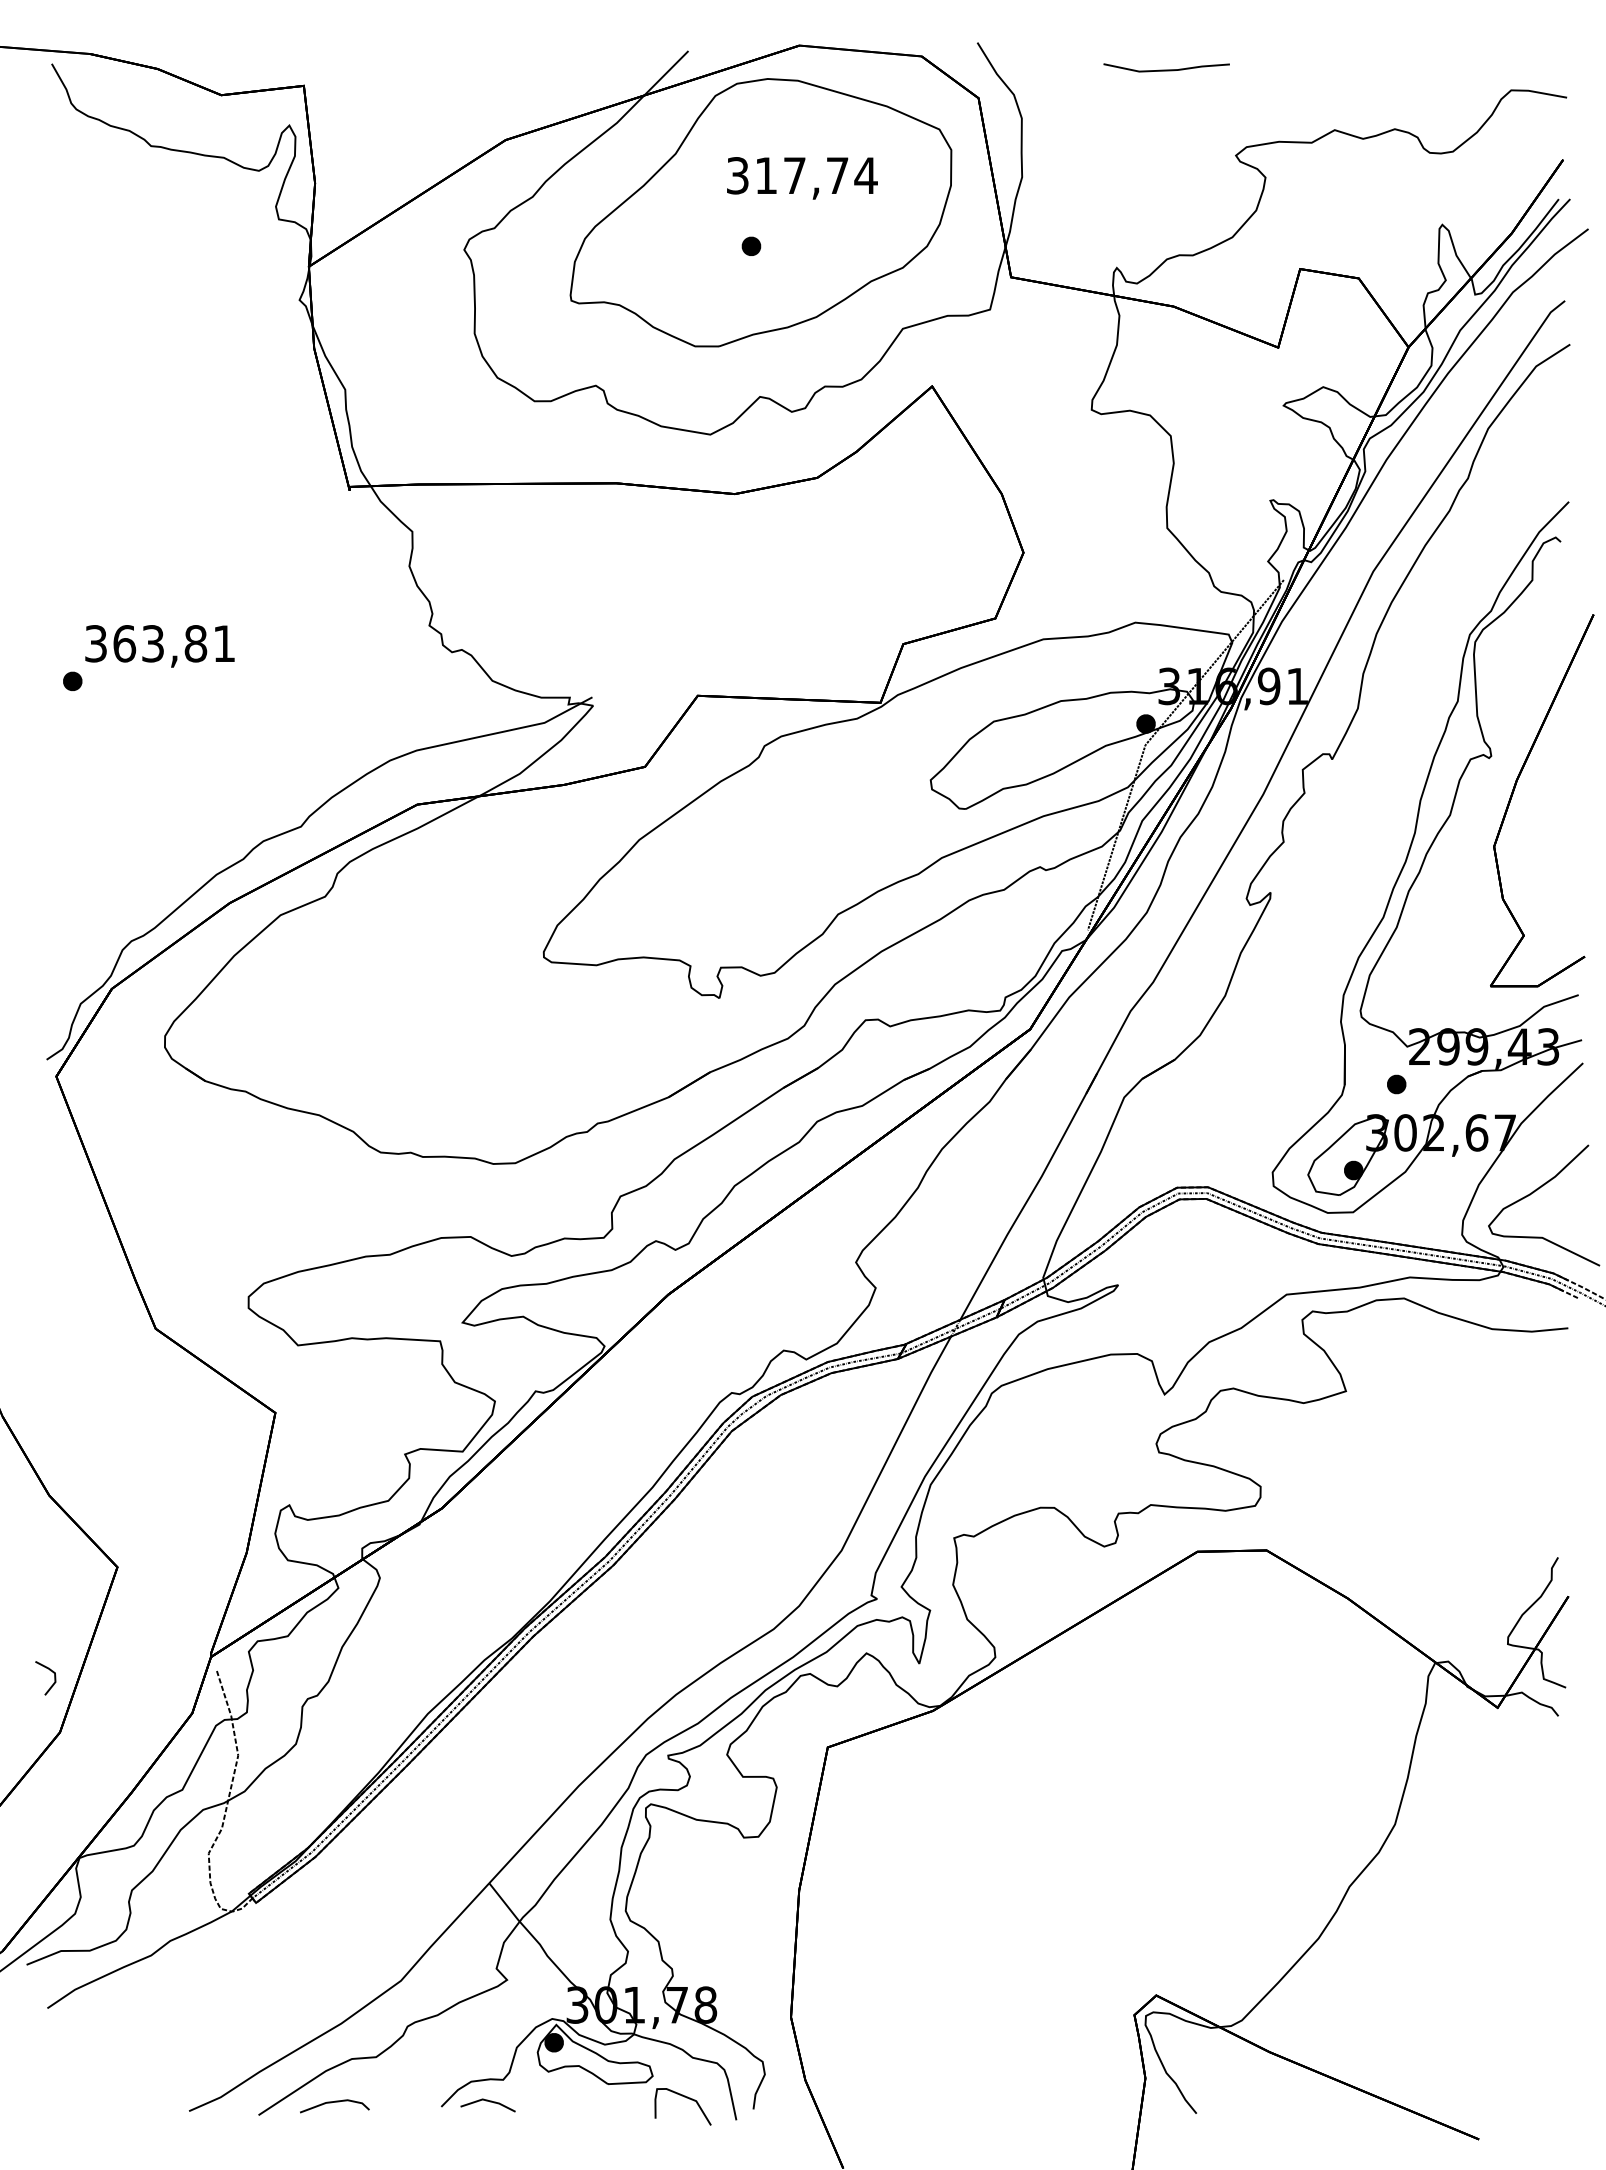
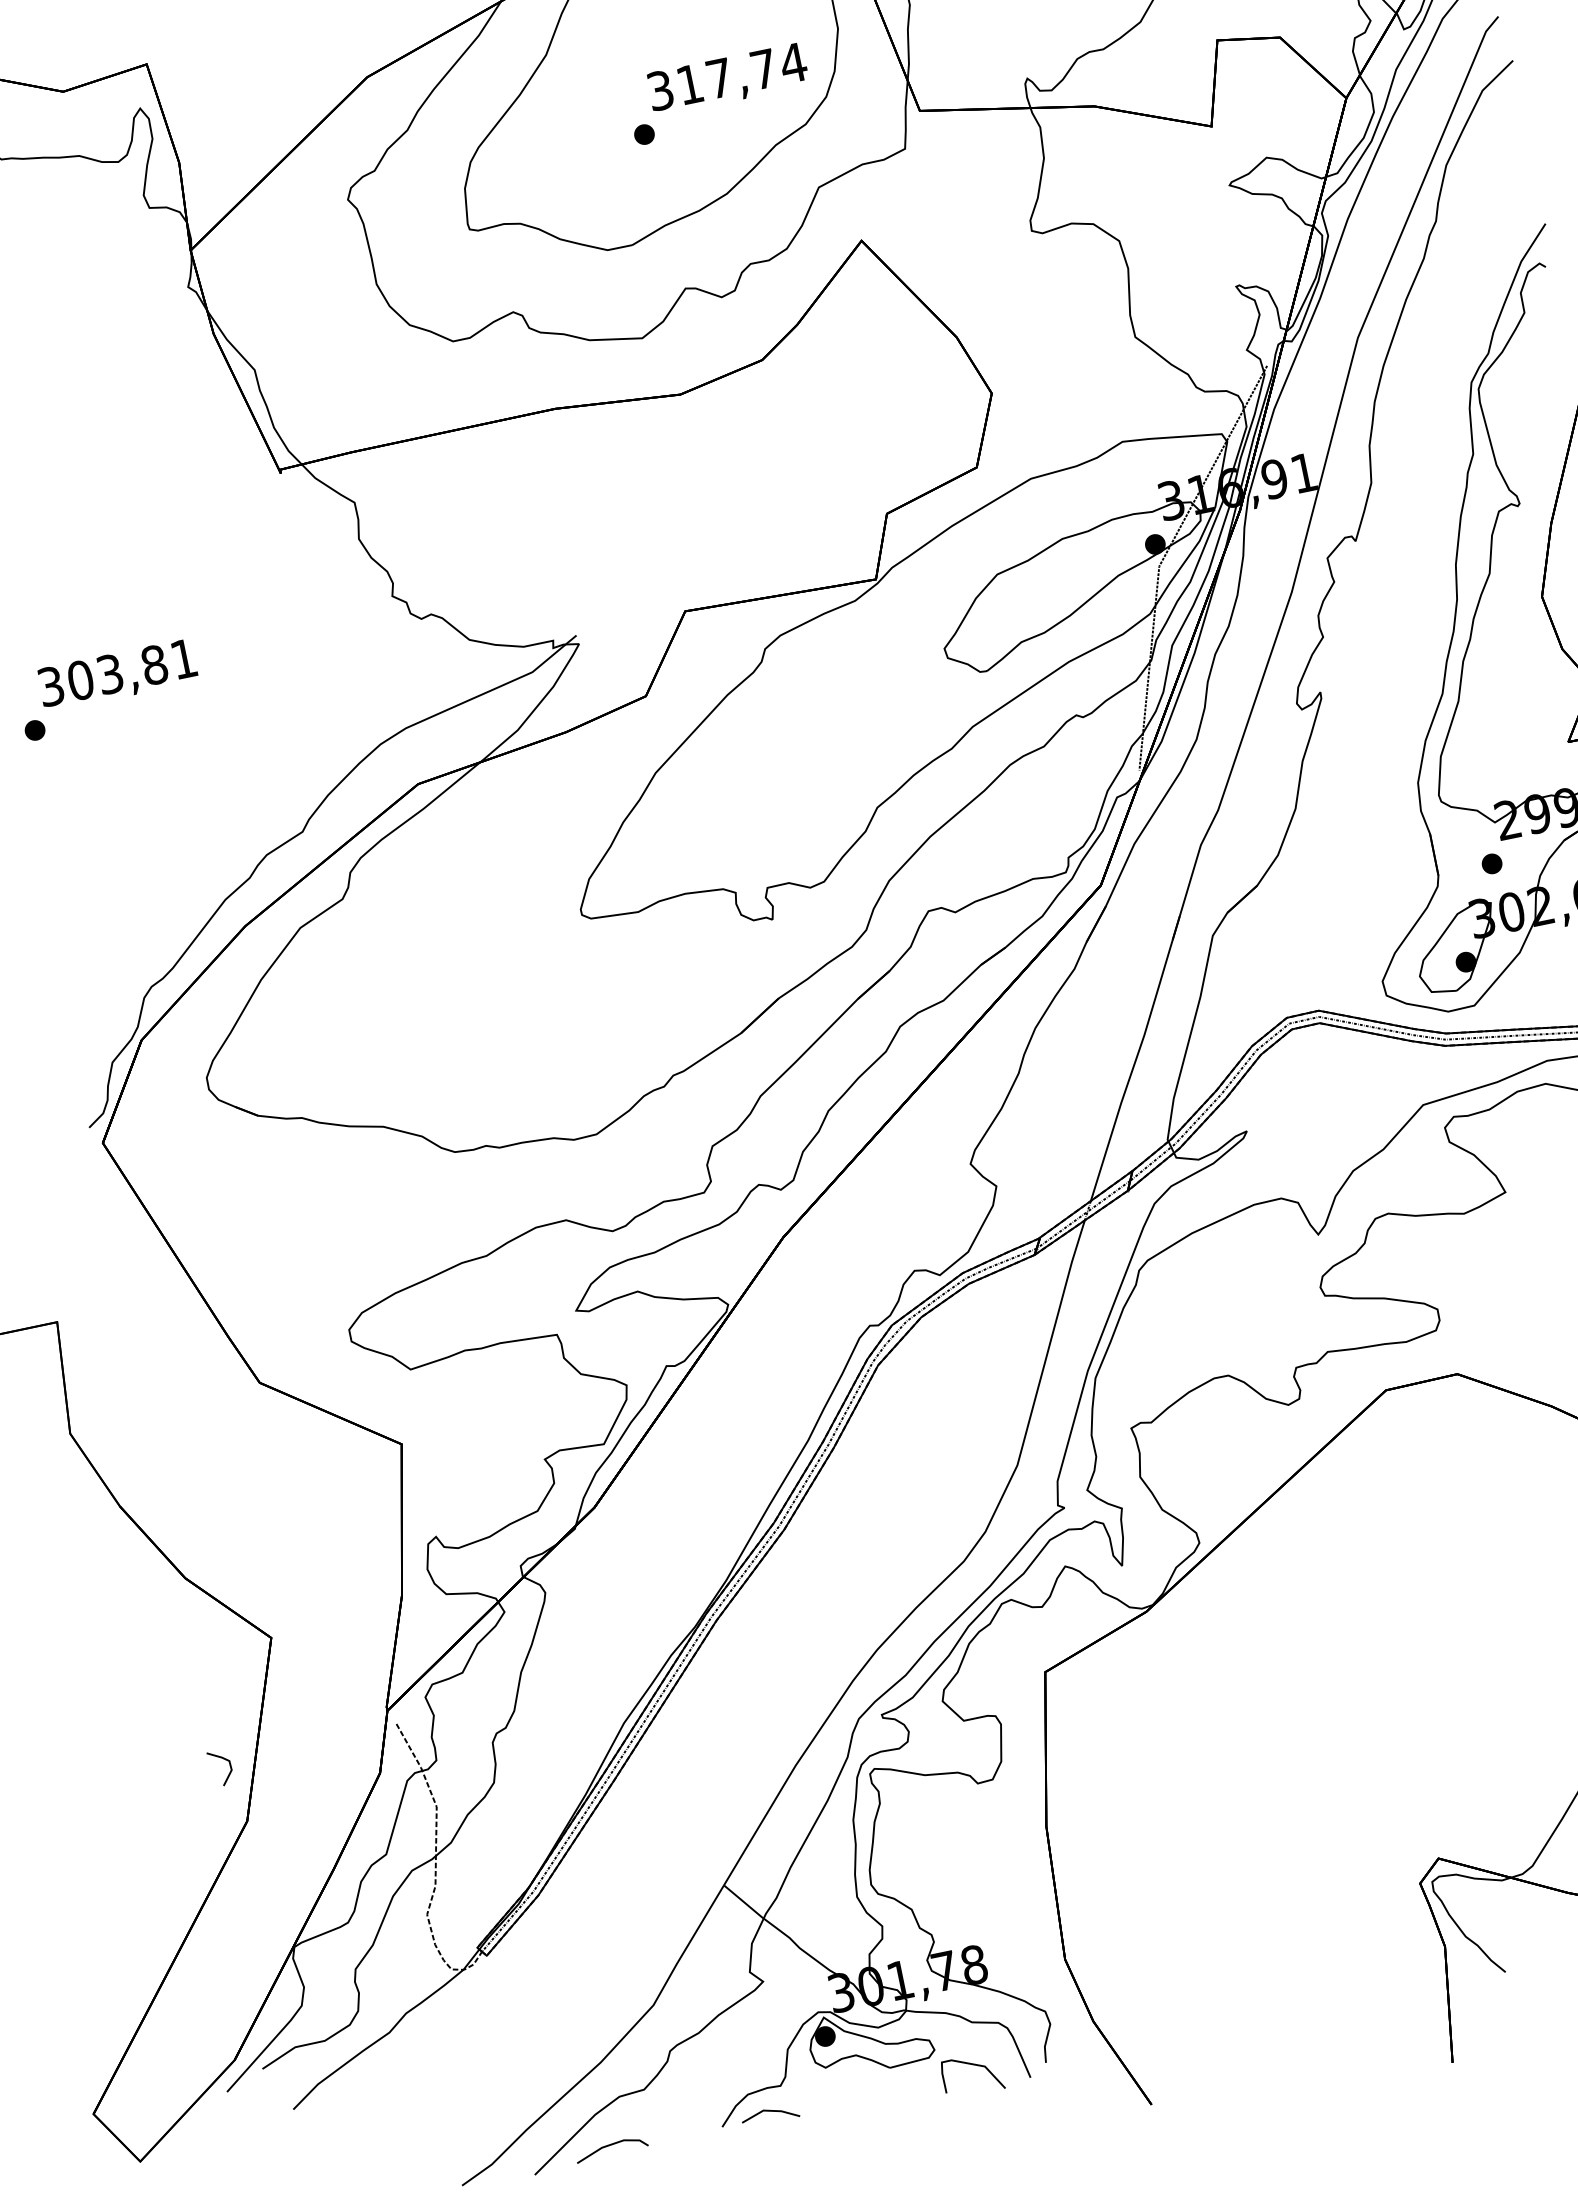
text: (802, 178) -> (728, 79), moved
text: (124, 643) -> (80, 680), 363,81 -> 303,81

